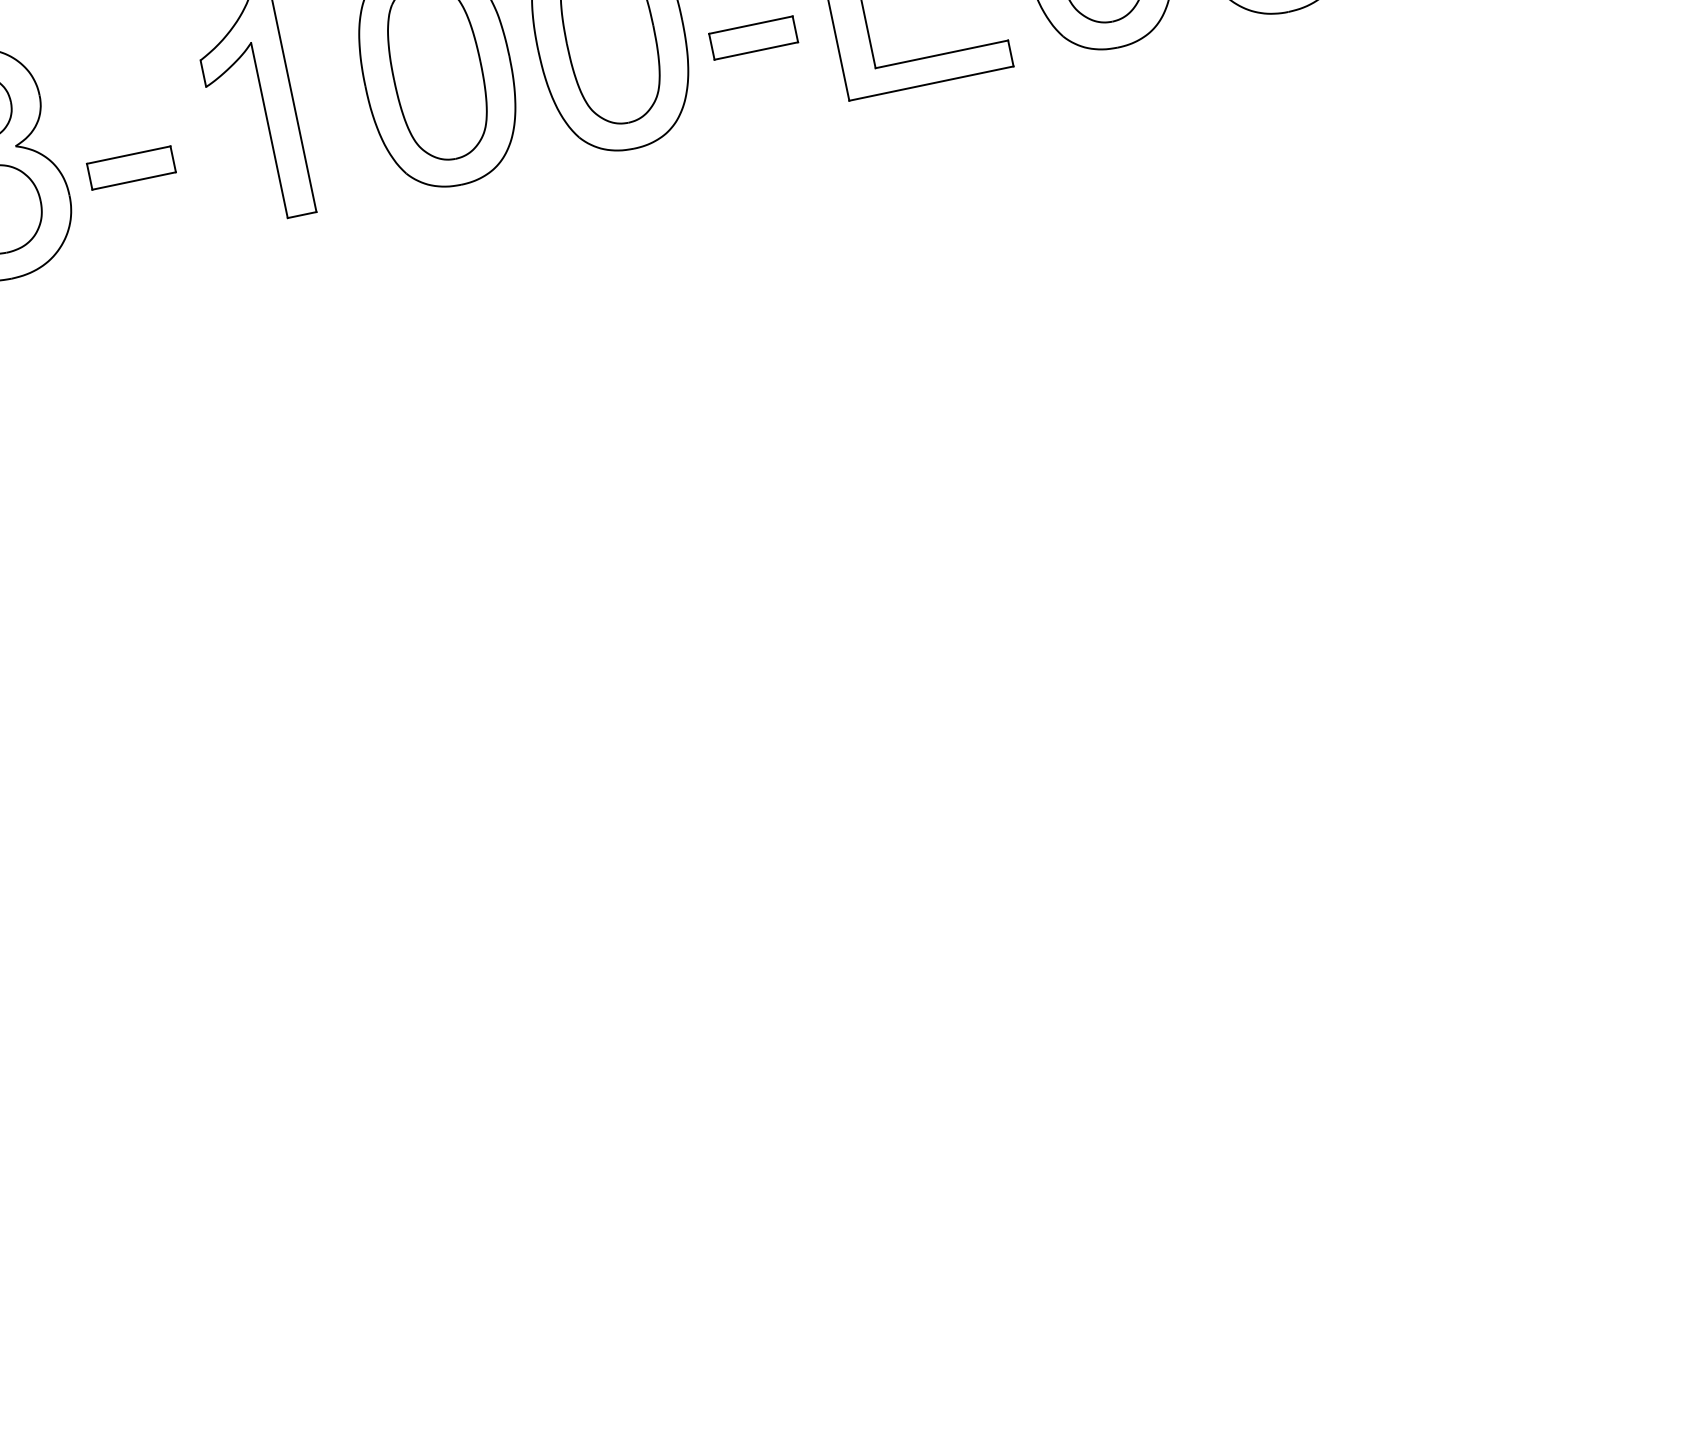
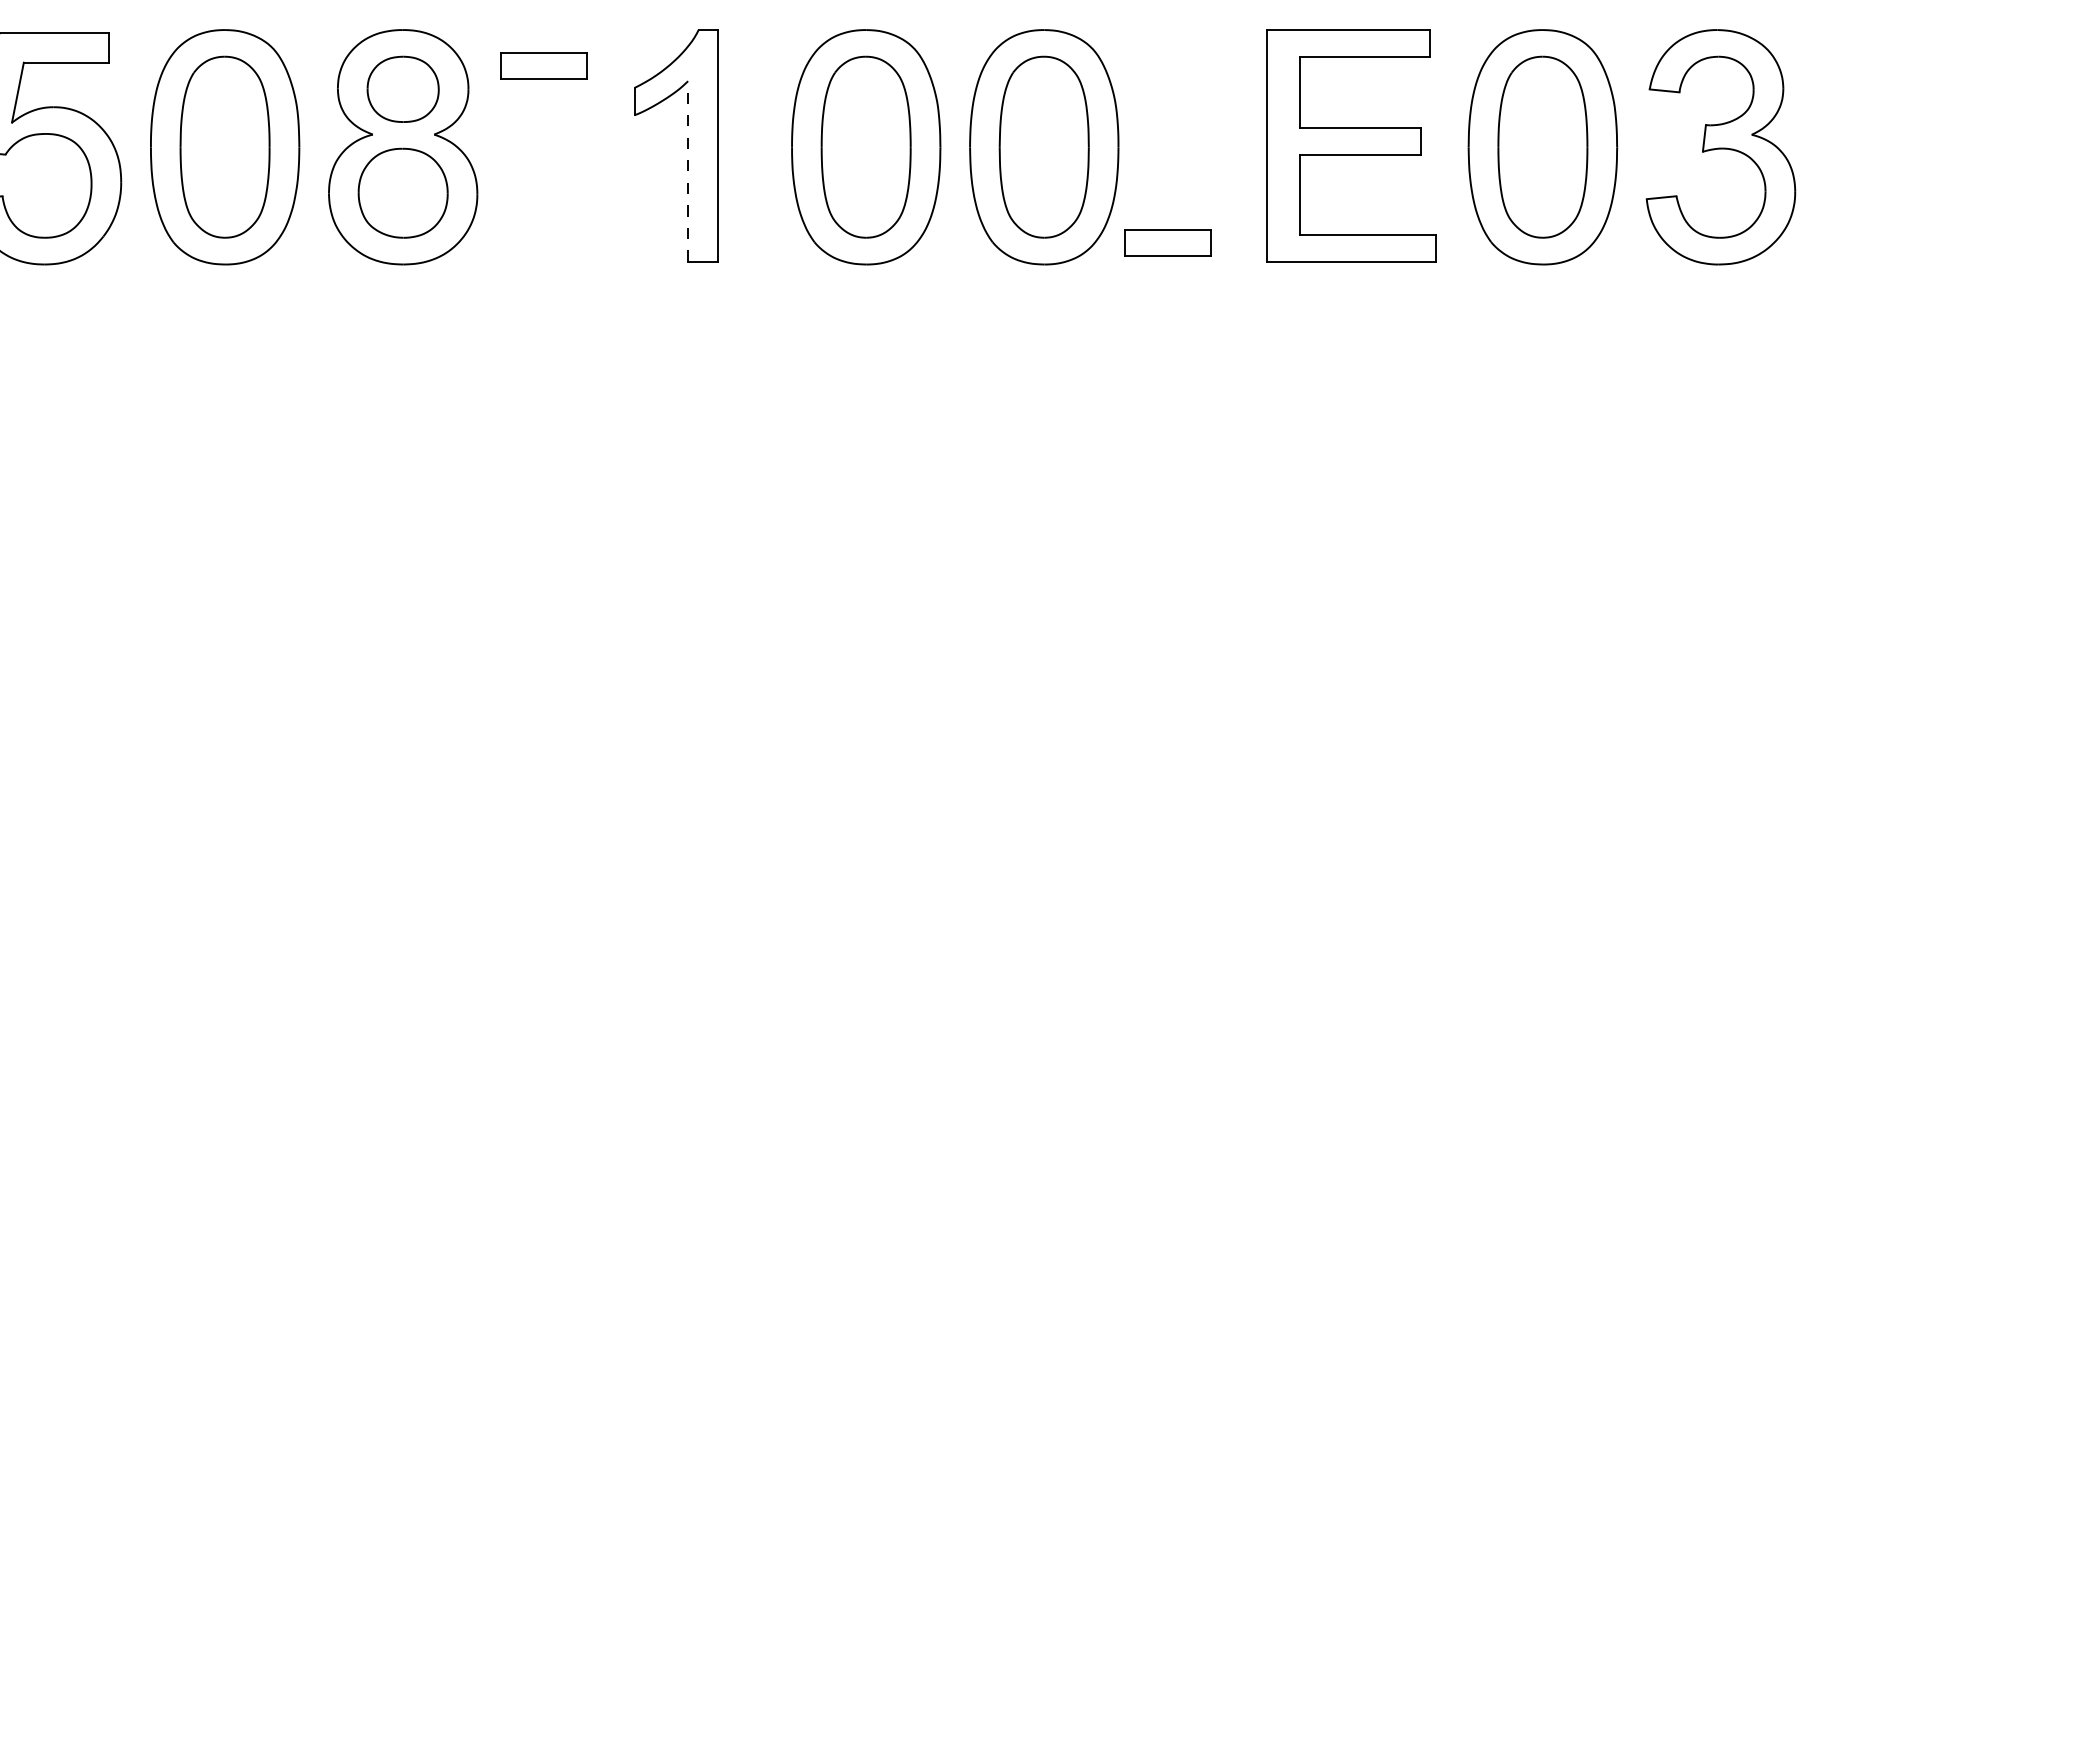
part: (752, 37) -> (1167, 242), moved
line: (269, 129) -> (688, 170), solid -> dashed
part: (130, 167) -> (543, 65), moved

